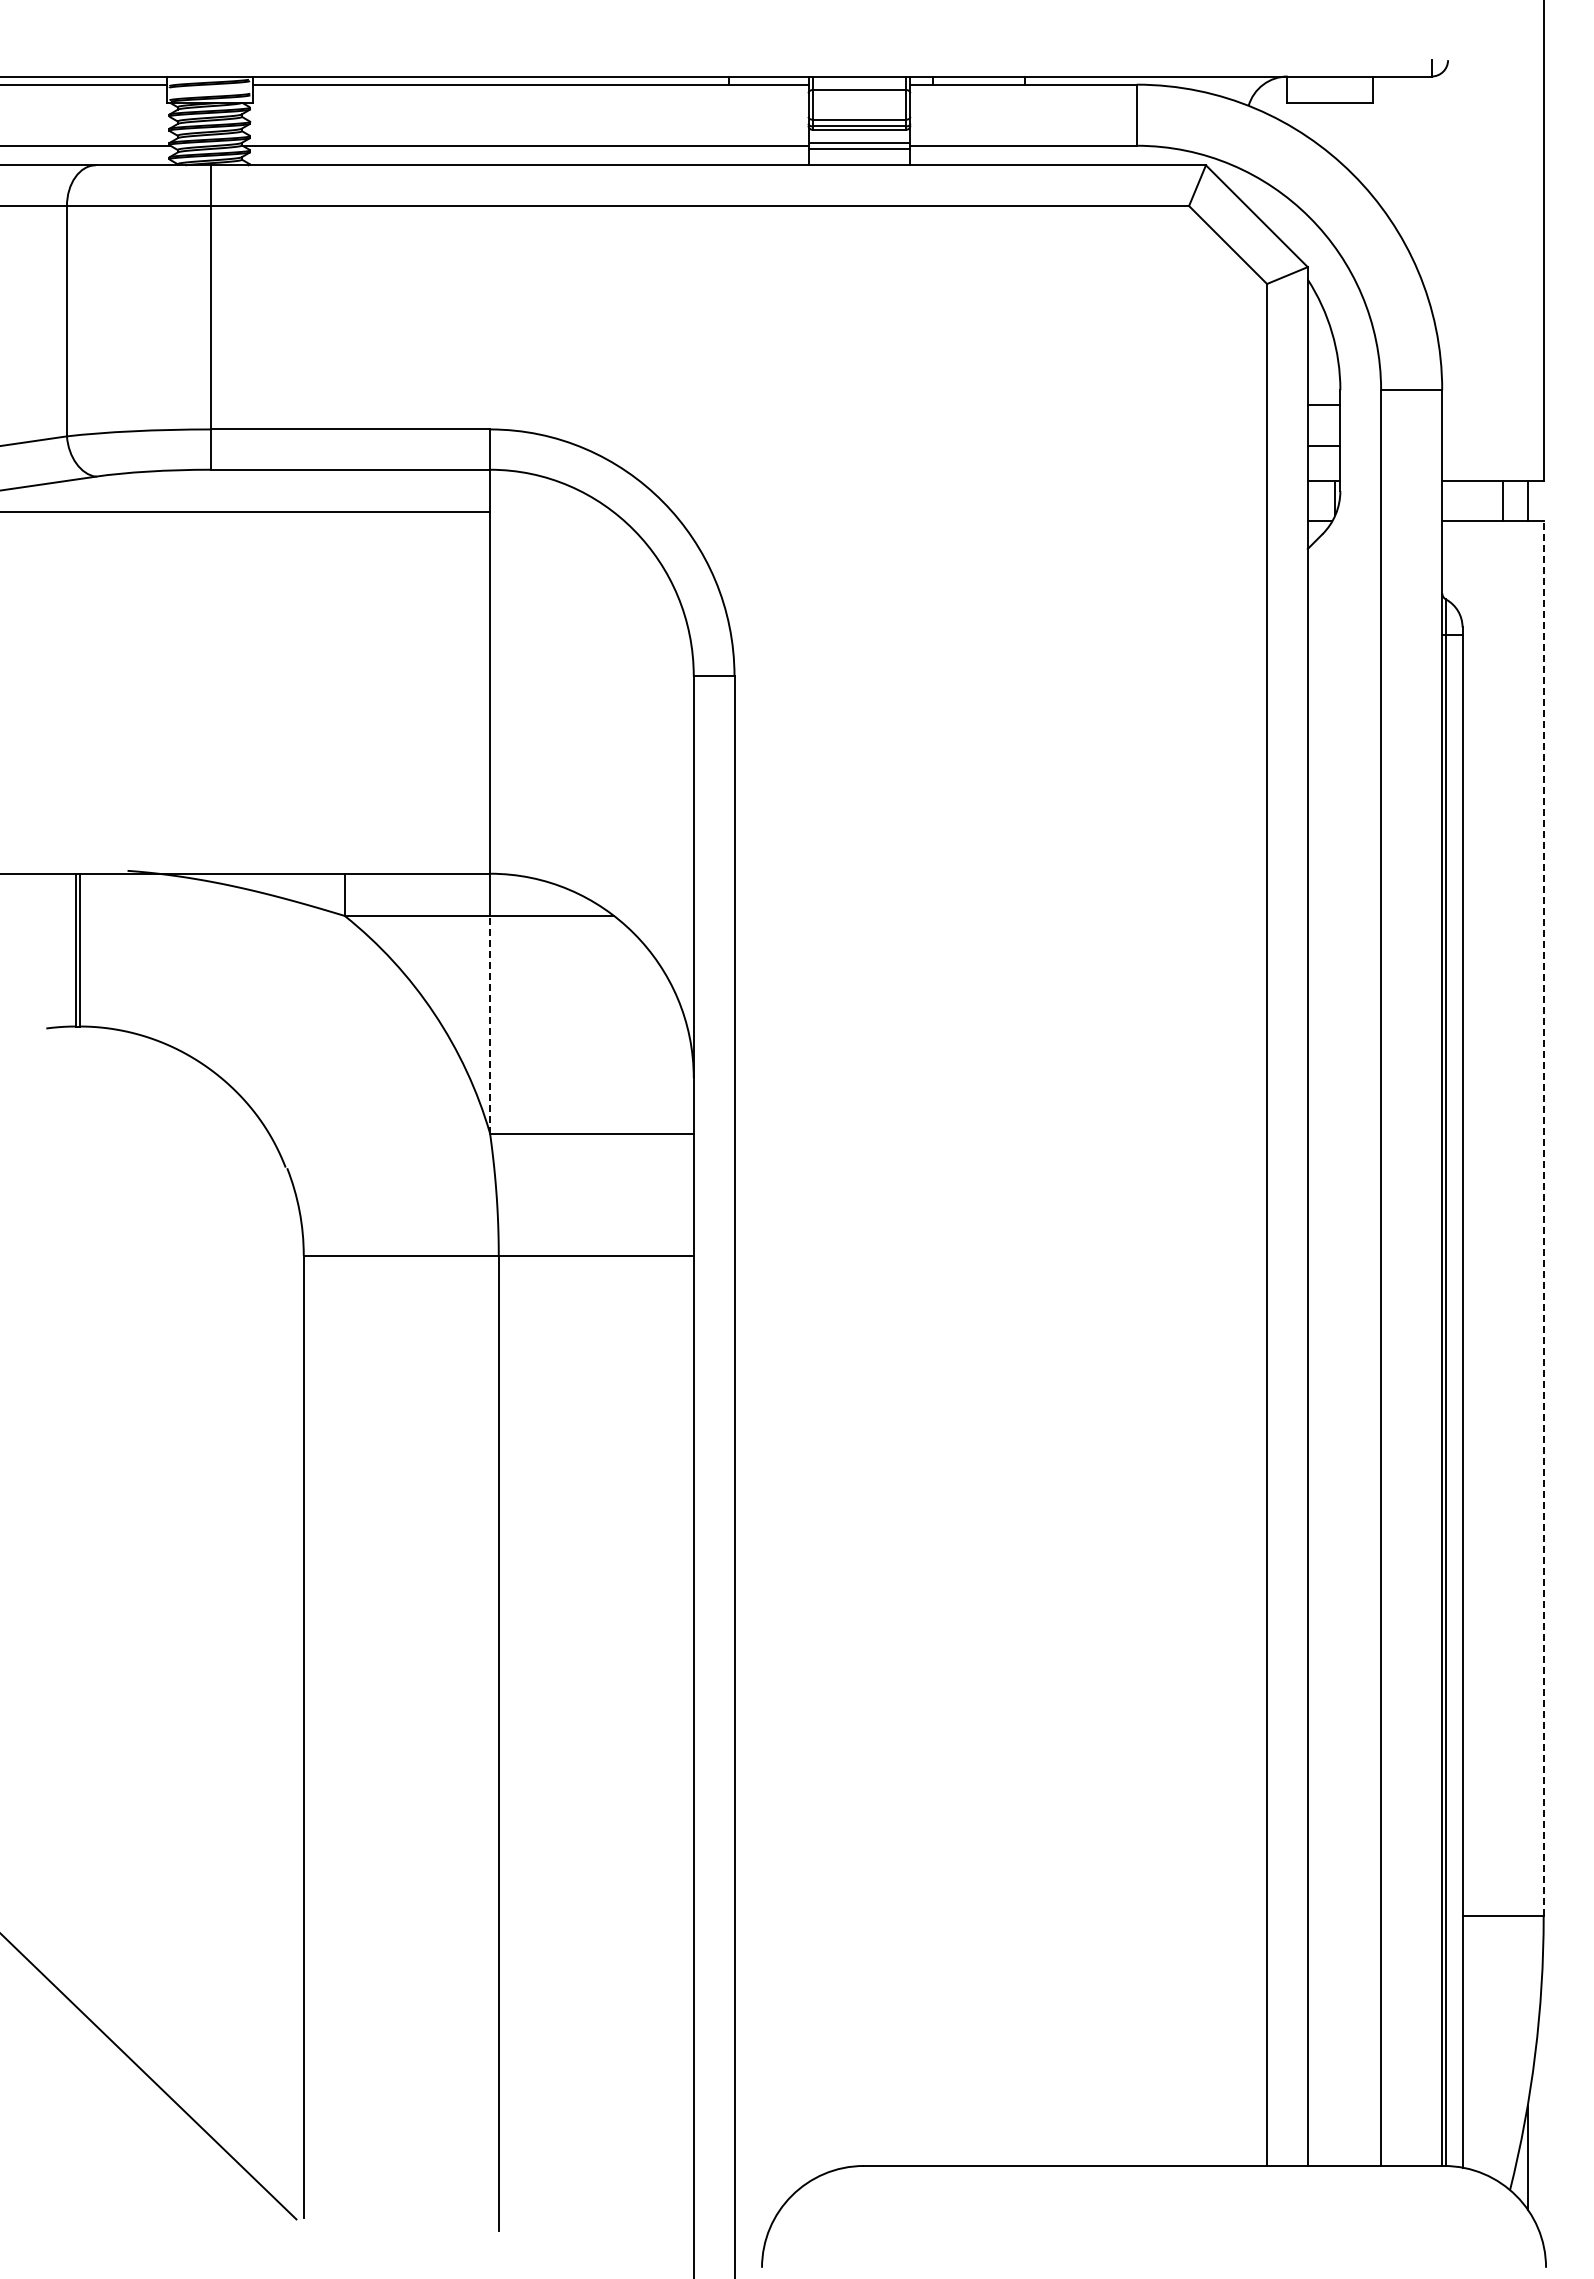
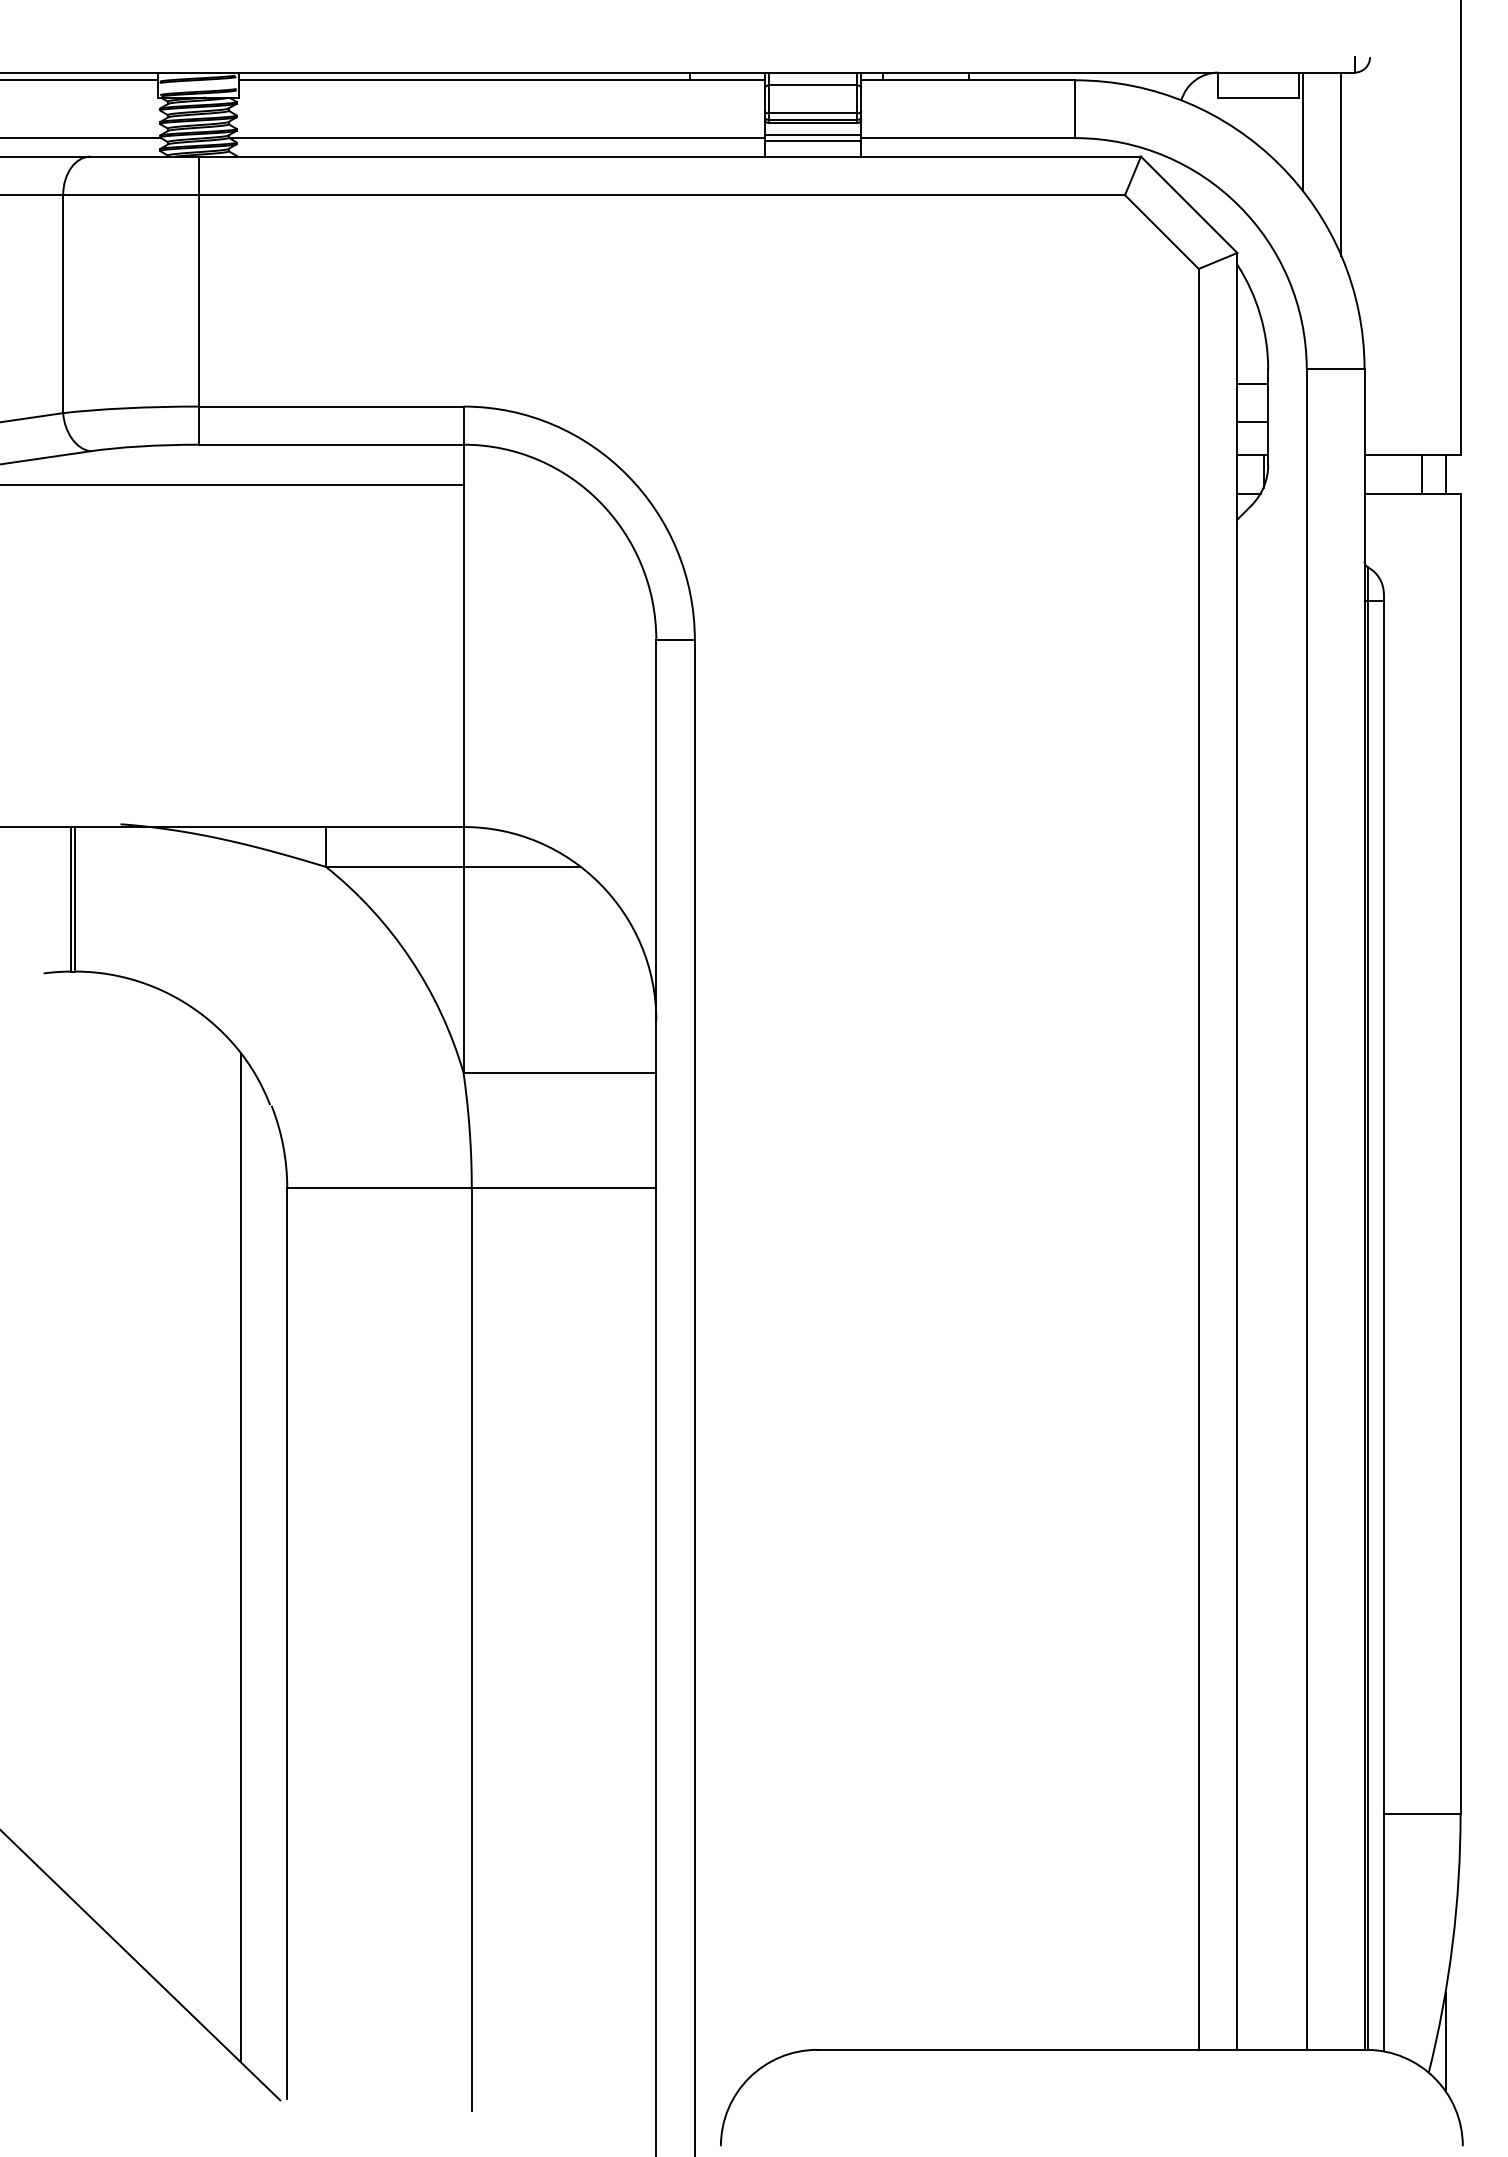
line: (1377, 138) -> (1303, 131), added
line: (1417, 173) -> (1341, 164), added
line: (490, 1024) -> (463, 969), dashed -> solid
line: (1543, 1218) -> (1460, 1153), dashed -> solid
line: (255, 1646) -> (241, 1558), added

